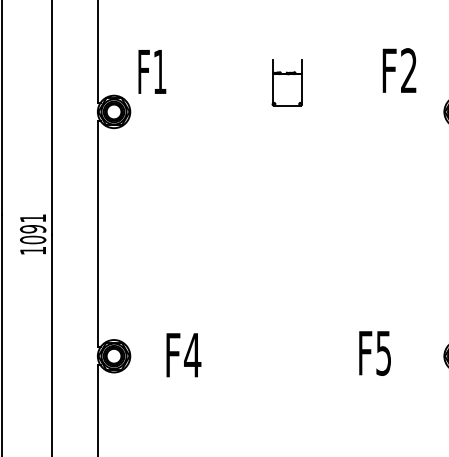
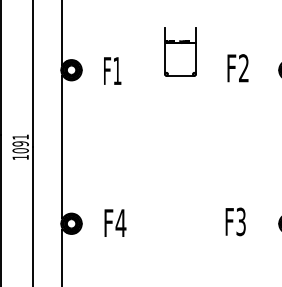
text: (152, 71) -> (112, 70), moved
text: (398, 71) -> (237, 68), moved
part: (287, 82) -> (180, 51), size x1.67
text: (384, 352) -> (241, 221), F5 -> F3

